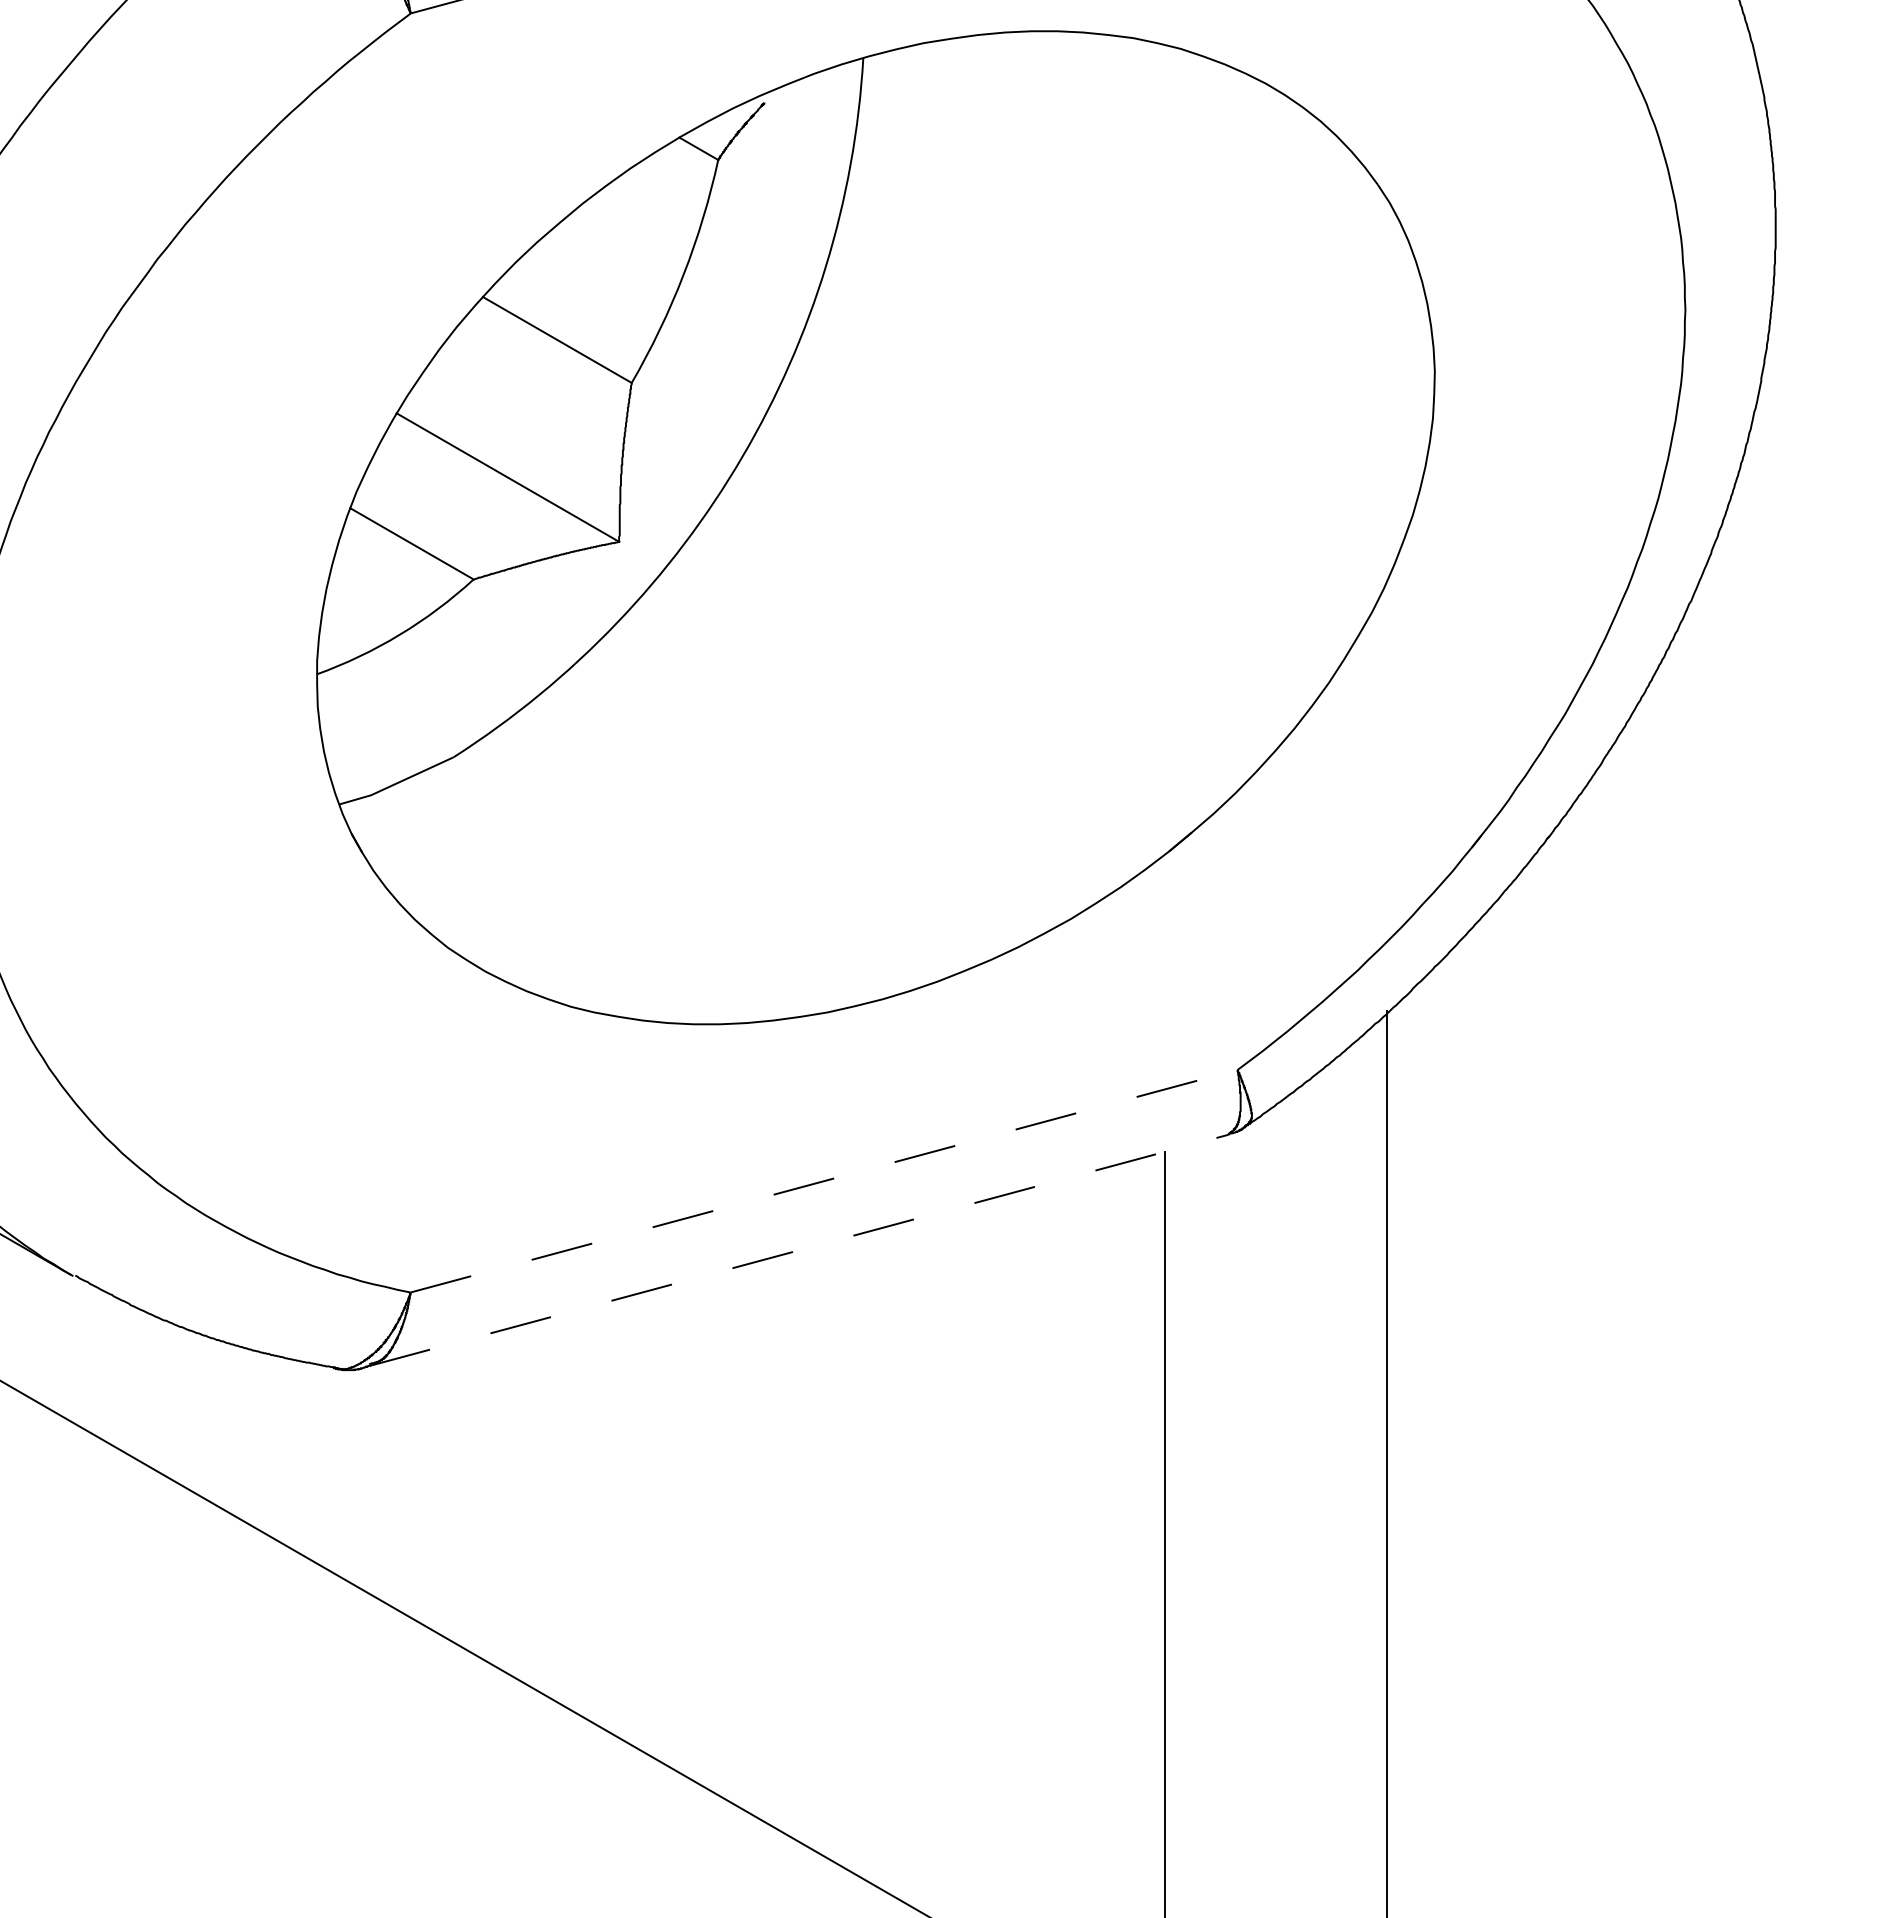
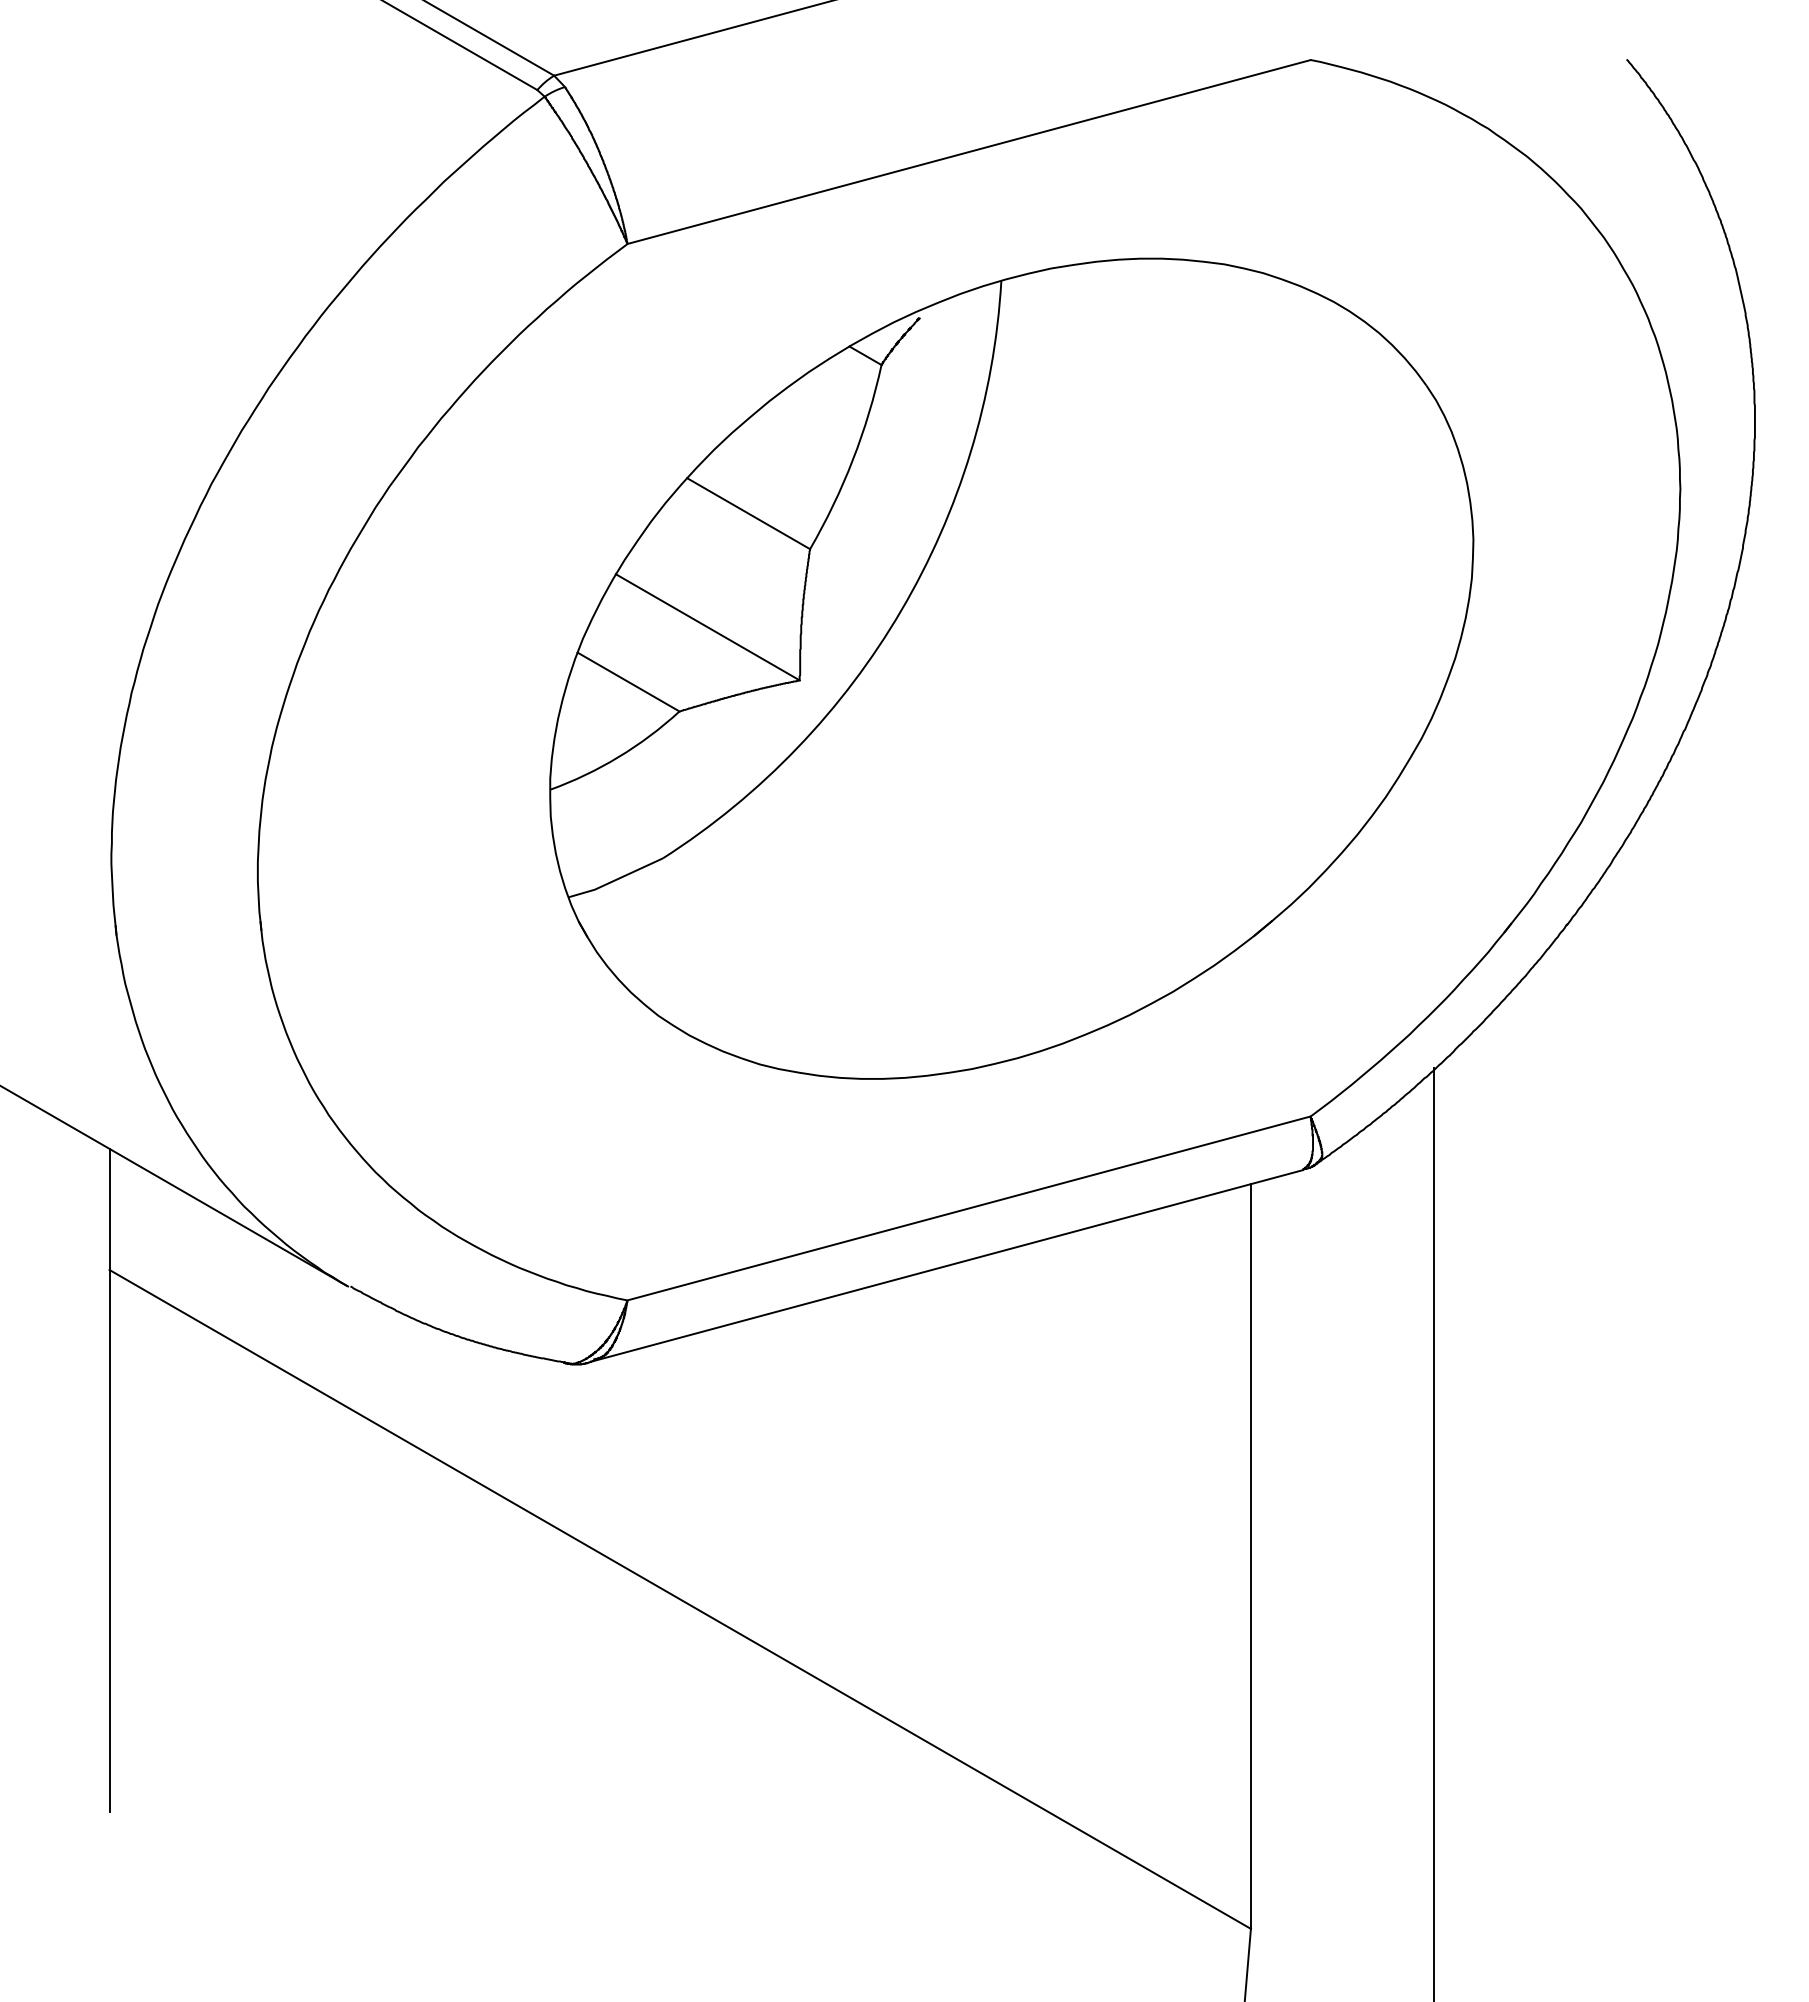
line: (823, 1181) -> (968, 1208), dashed -> solid
line: (799, 1250) -> (948, 1265), dashed -> solid

